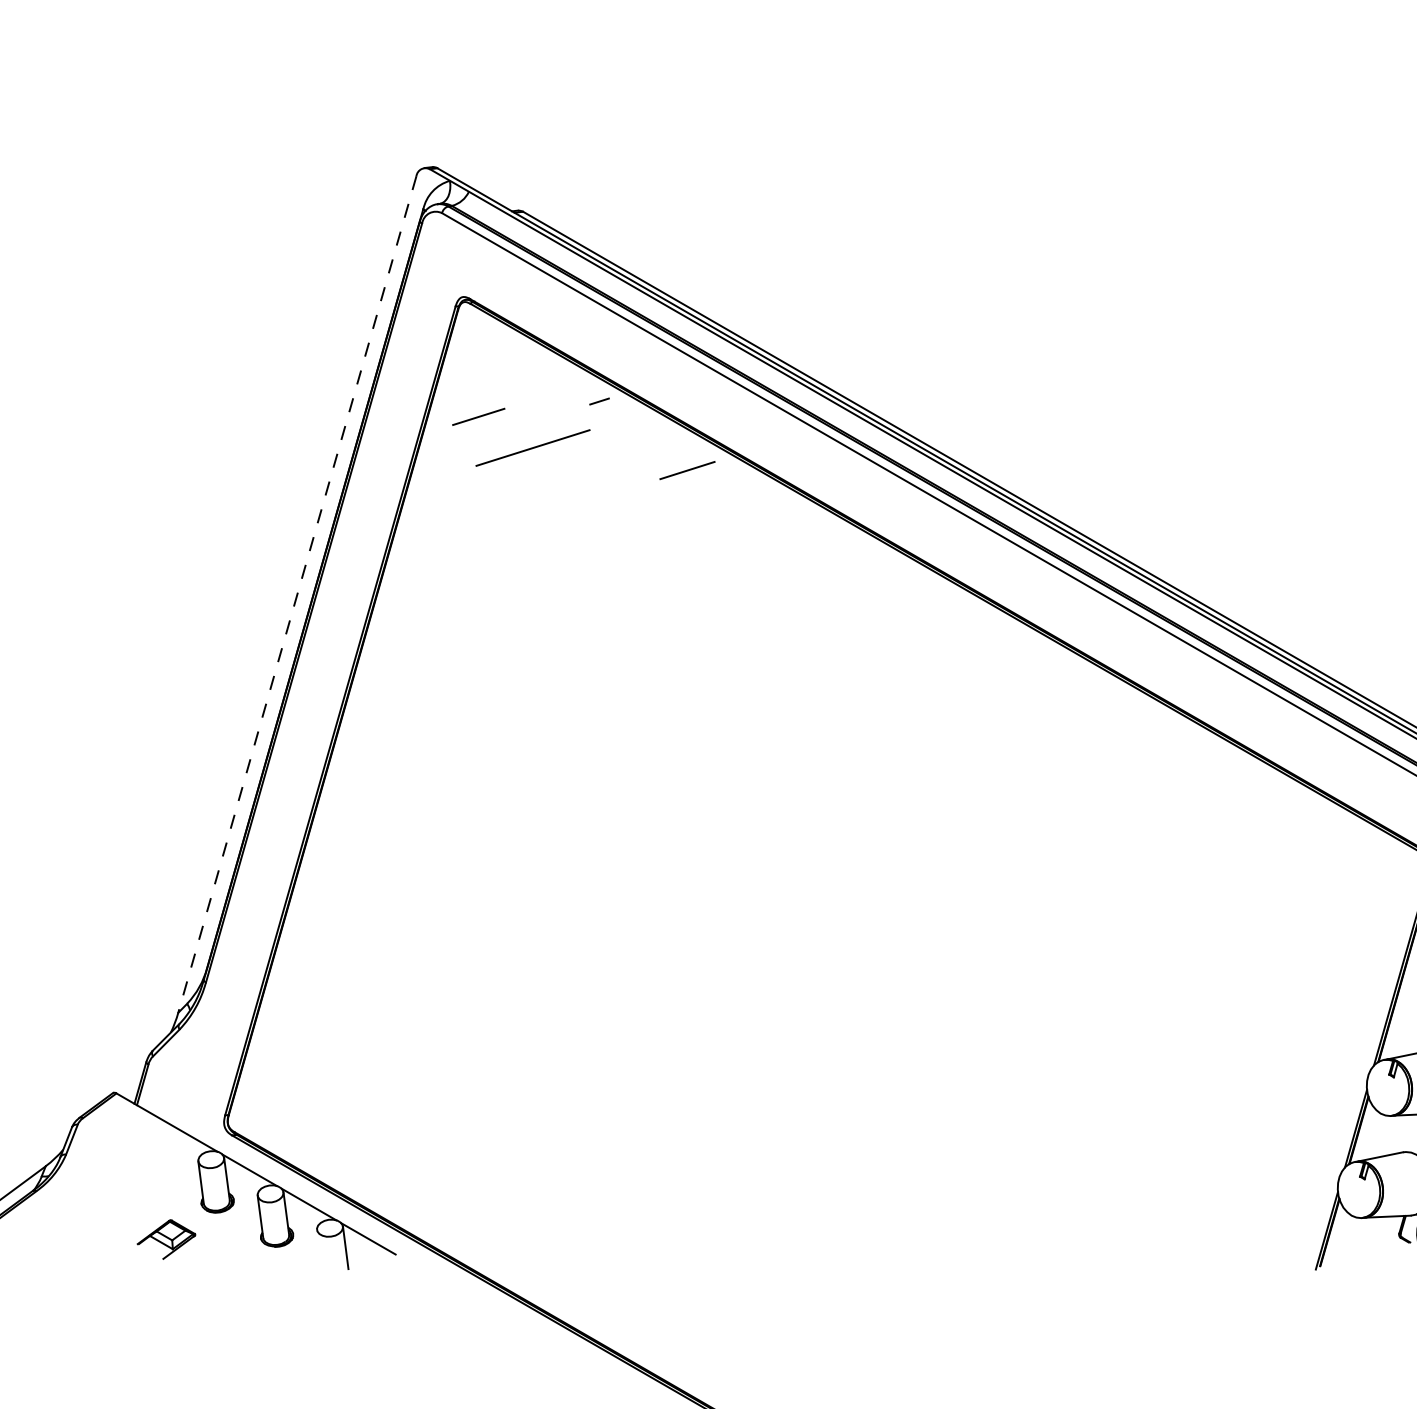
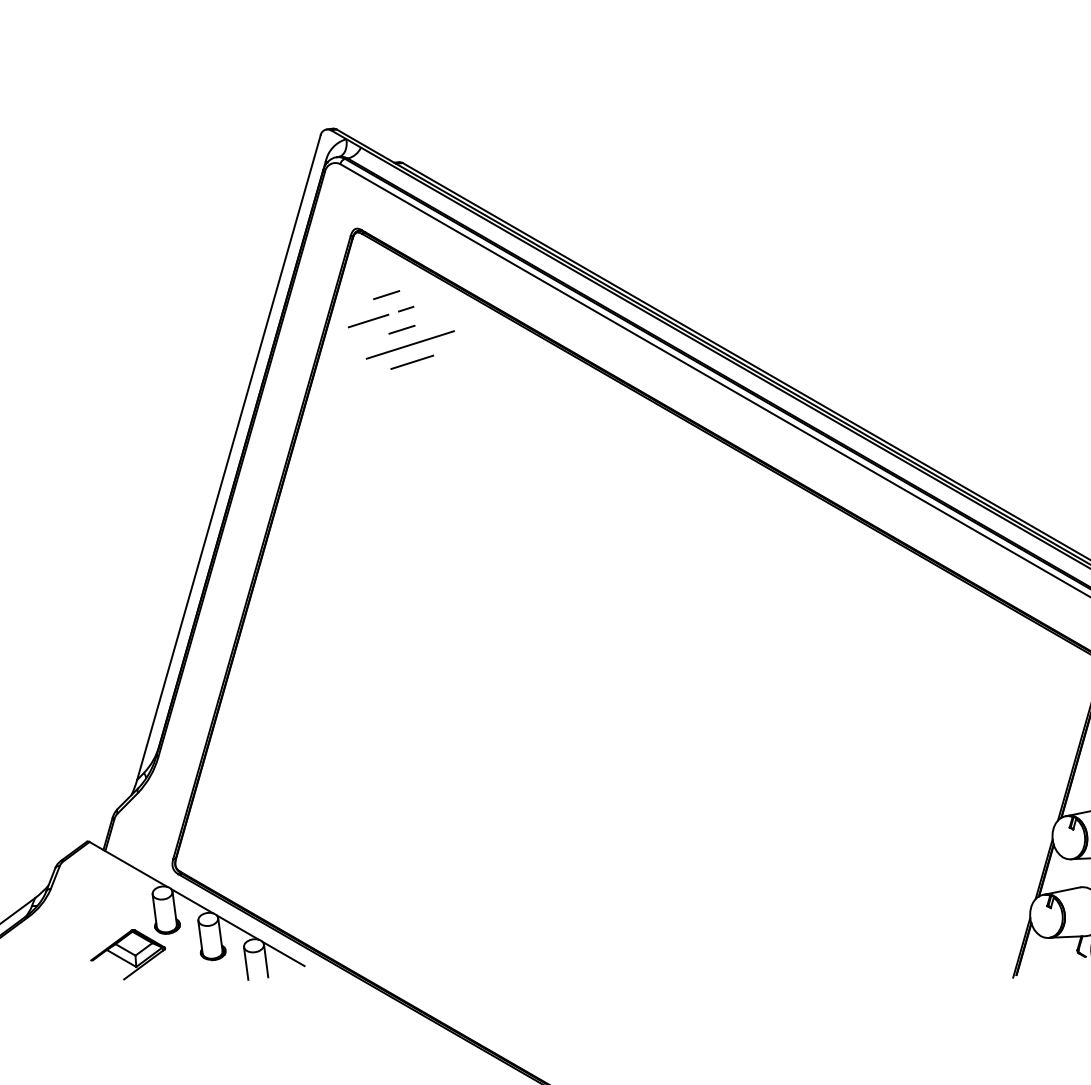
line: (501, 383) -> (386, 295), added
line: (599, 401) -> (406, 309), moved
line: (521, 428) -> (401, 329), added
line: (687, 470) -> (412, 362), moved
line: (297, 594) -> (228, 457), dashed -> solid
part: (166, 1239) -> (128, 954), size x1.67
line: (319, 1250) -> (245, 962), added

